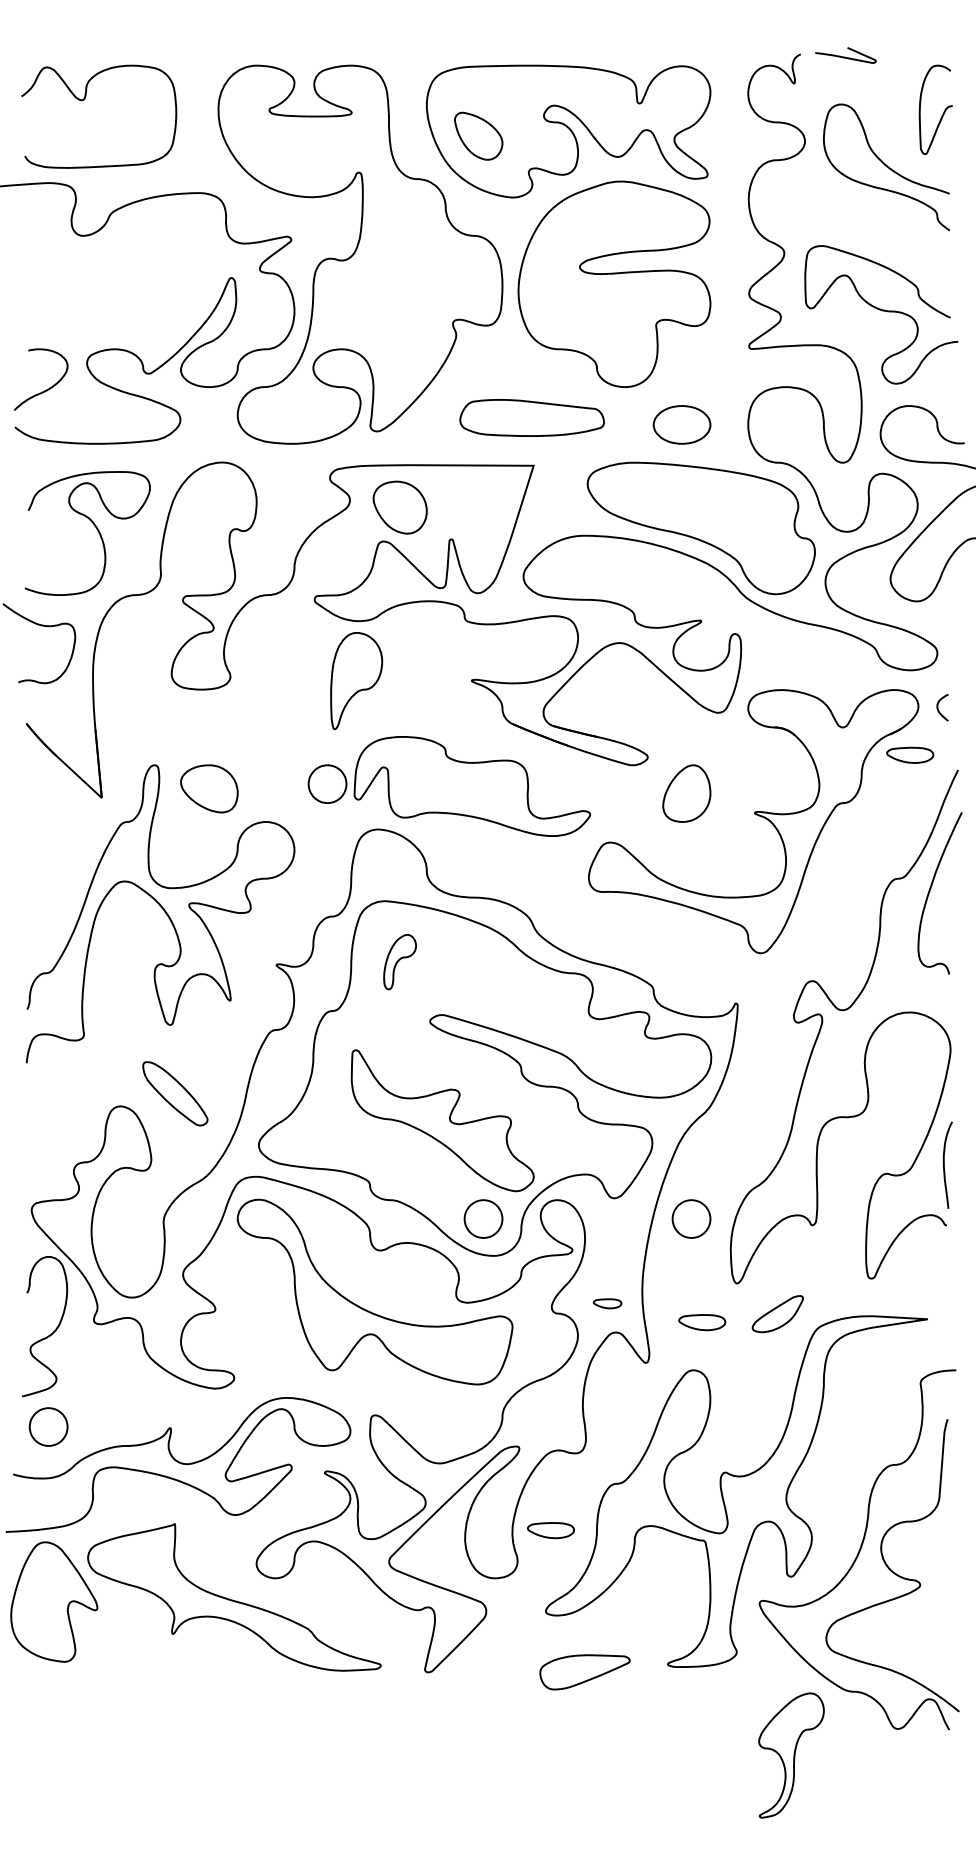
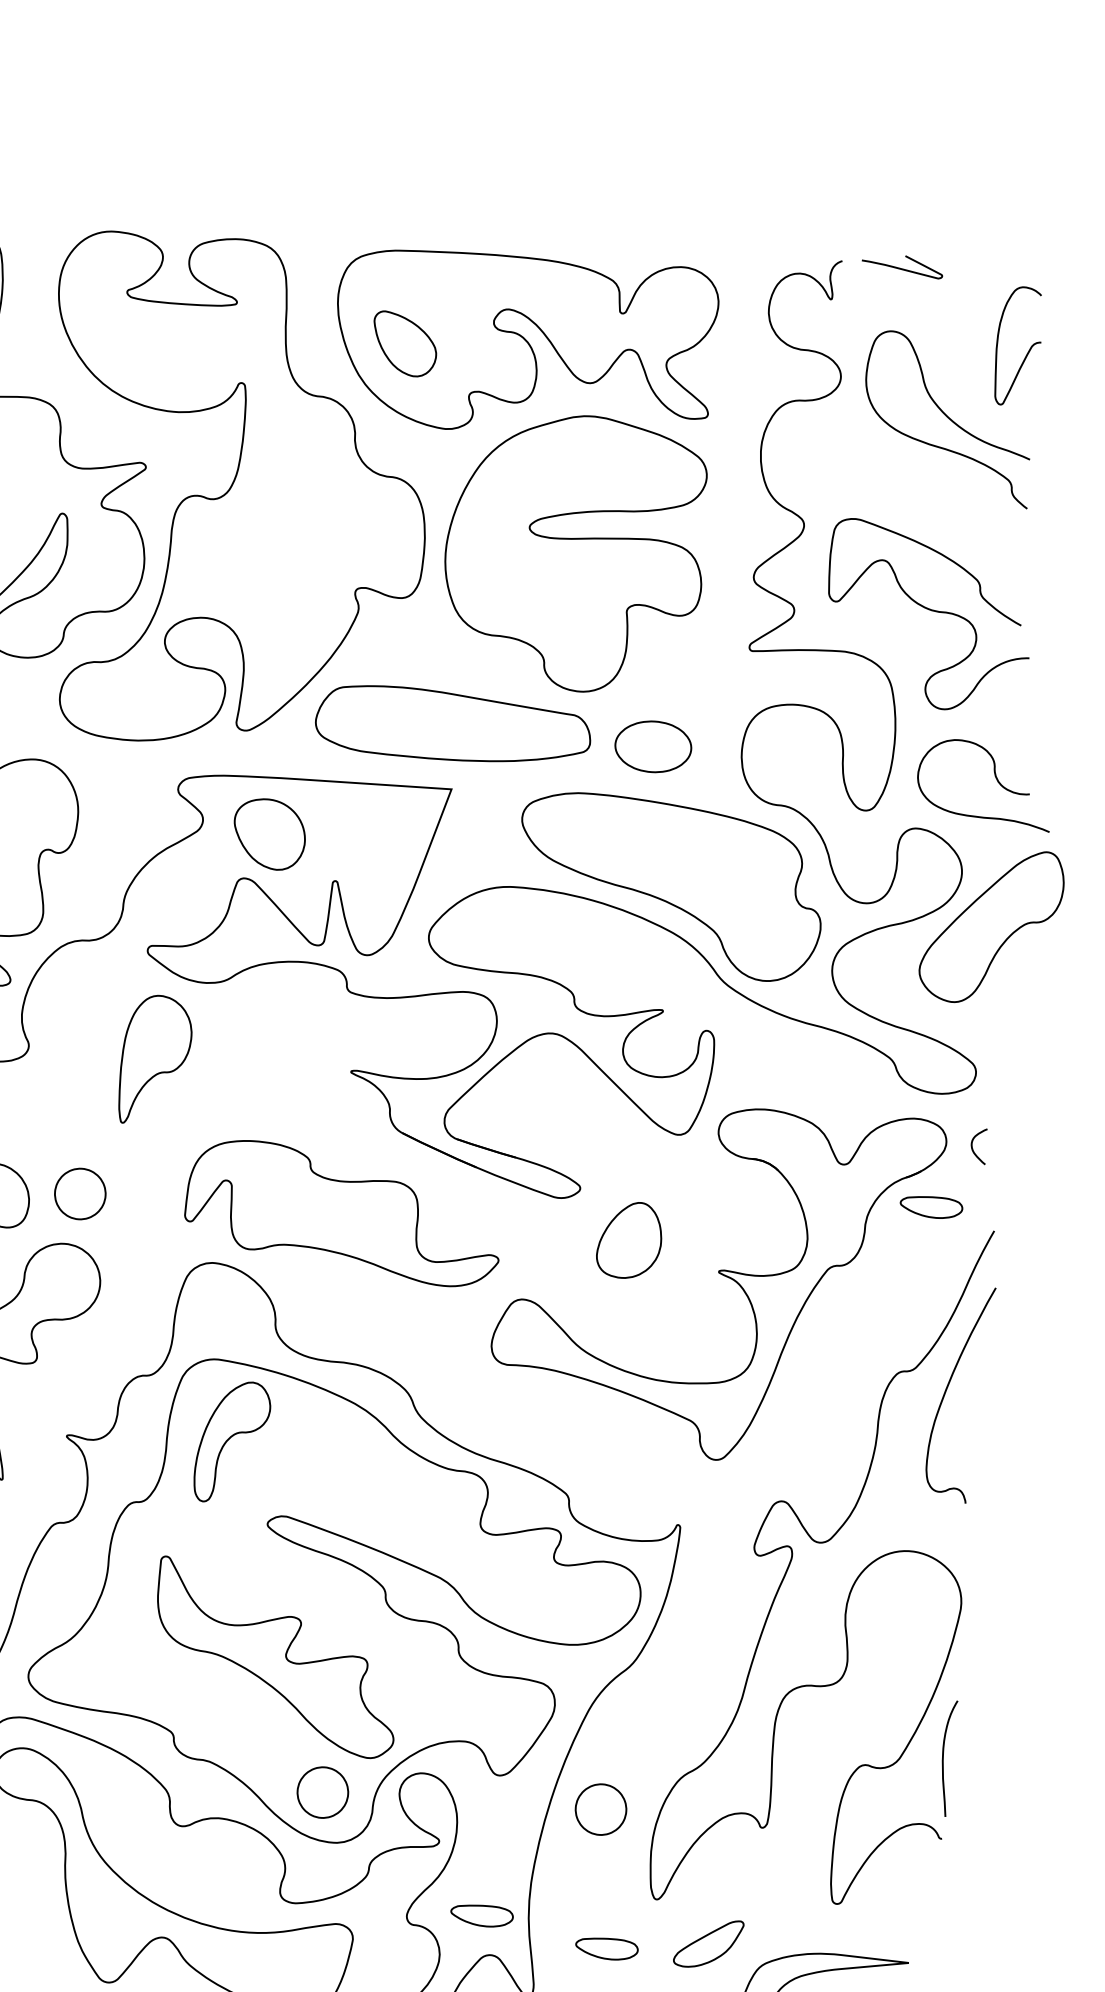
part: (531, 417) -> (452, 724), size x1.43
part: (356, 680) -> (155, 1059), moved
part: (327, 783) -> (80, 1193), moved
part: (399, 961) -> (231, 1441), size x1.67
part: (607, 1303) -> (481, 1915), size x1.67

